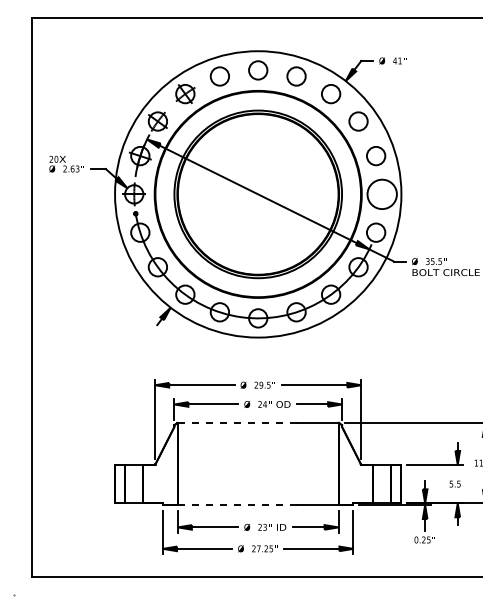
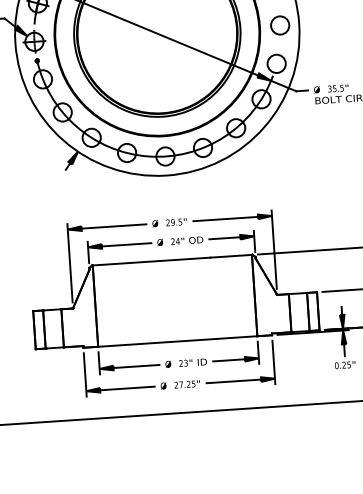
circle: (382, 194) -> (280, 25), size x0.62
line: (237, 422) -> (151, 261), dashed -> solid
line: (237, 505) -> (157, 343), dashed -> solid

